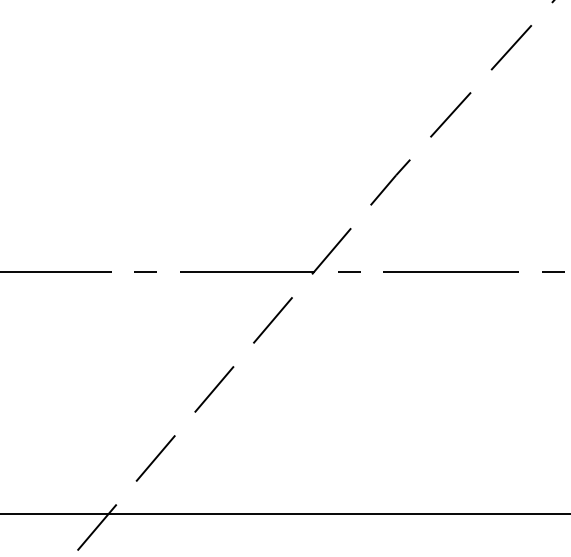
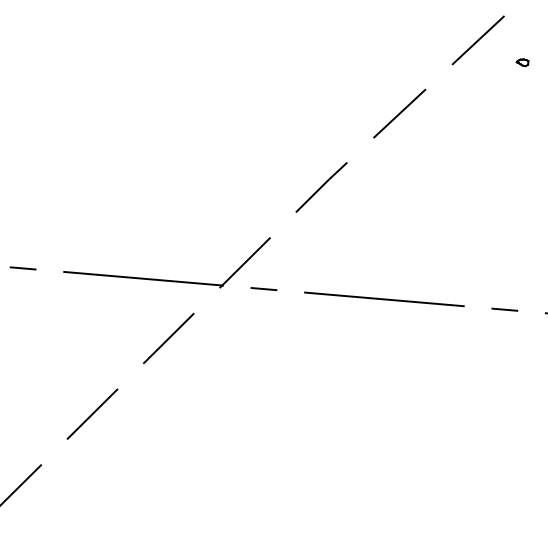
part: (550, 62) -> (522, 61), added

